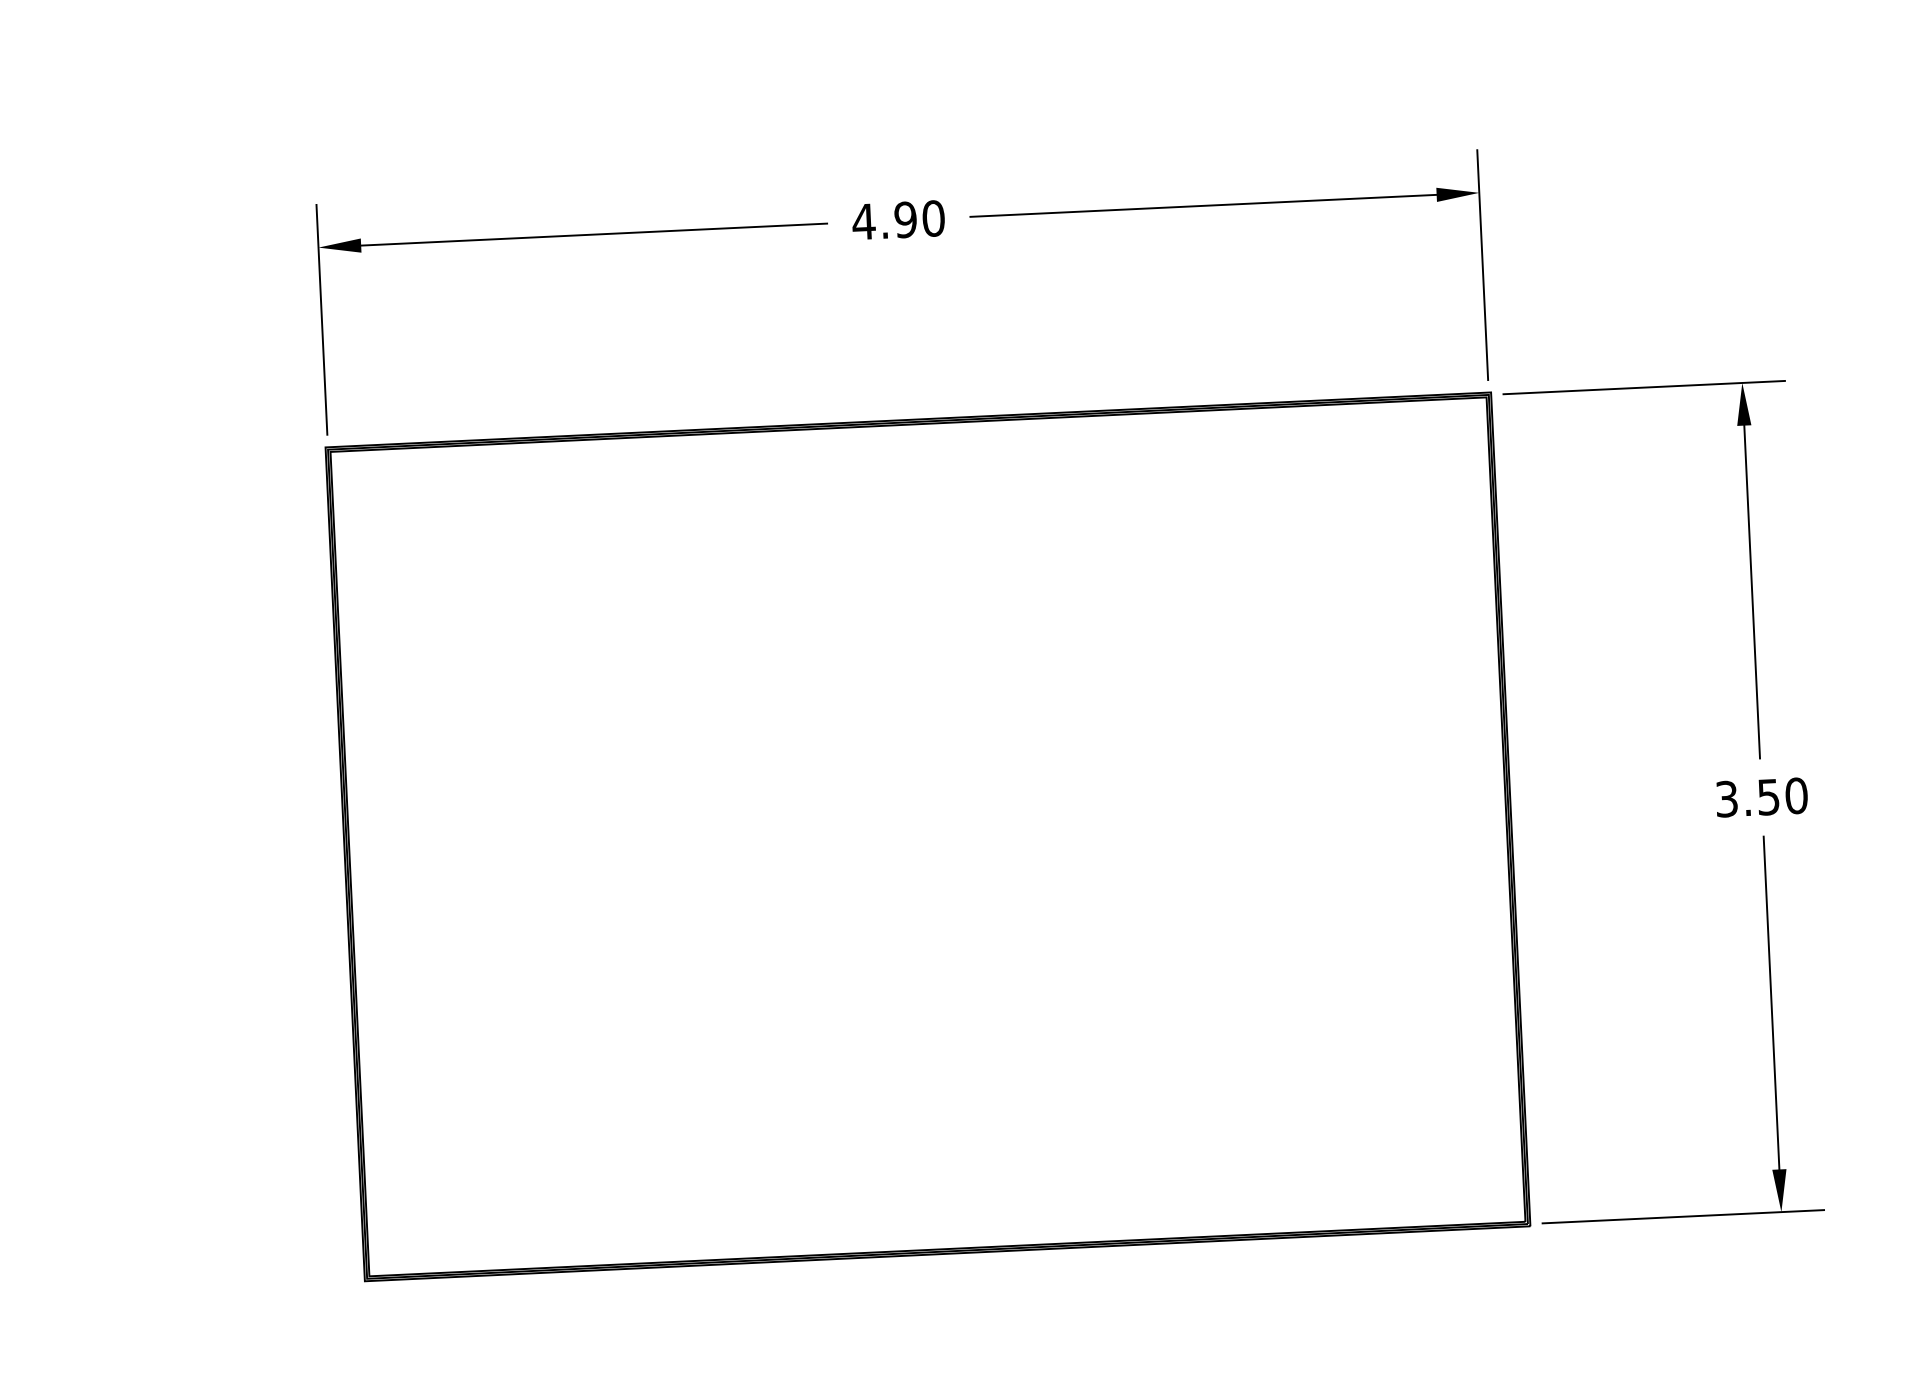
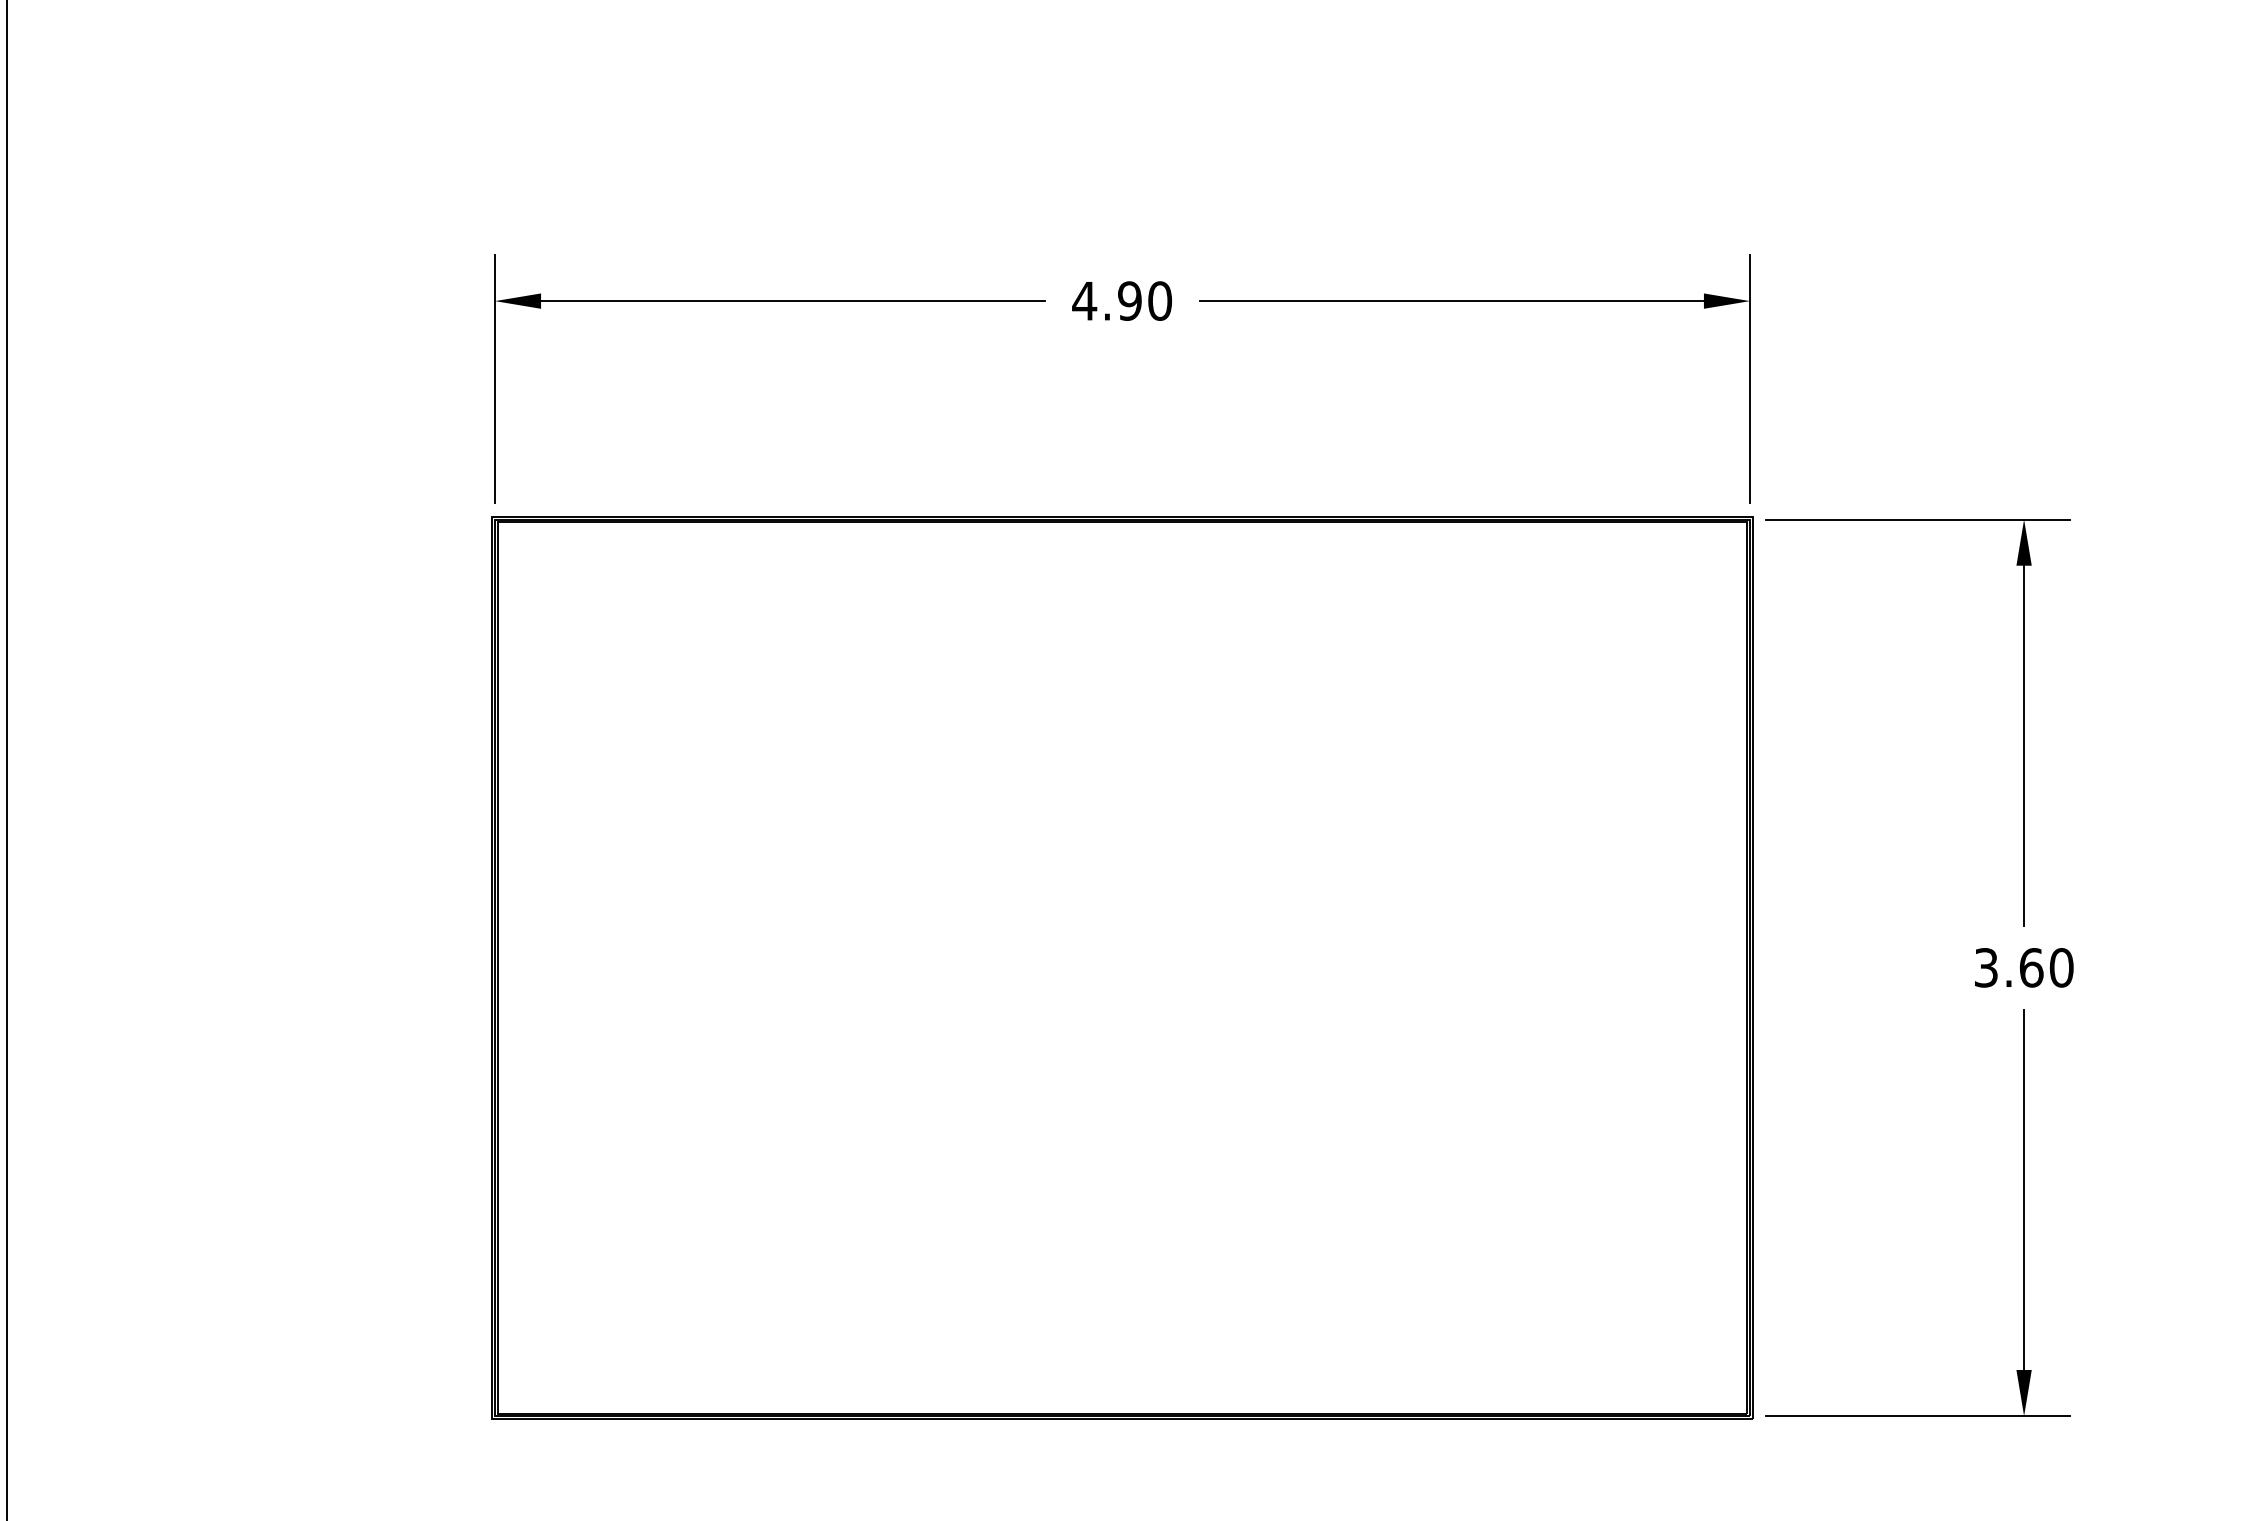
text: (1768, 796) -> (2031, 967), 3.50 -> 3.60

